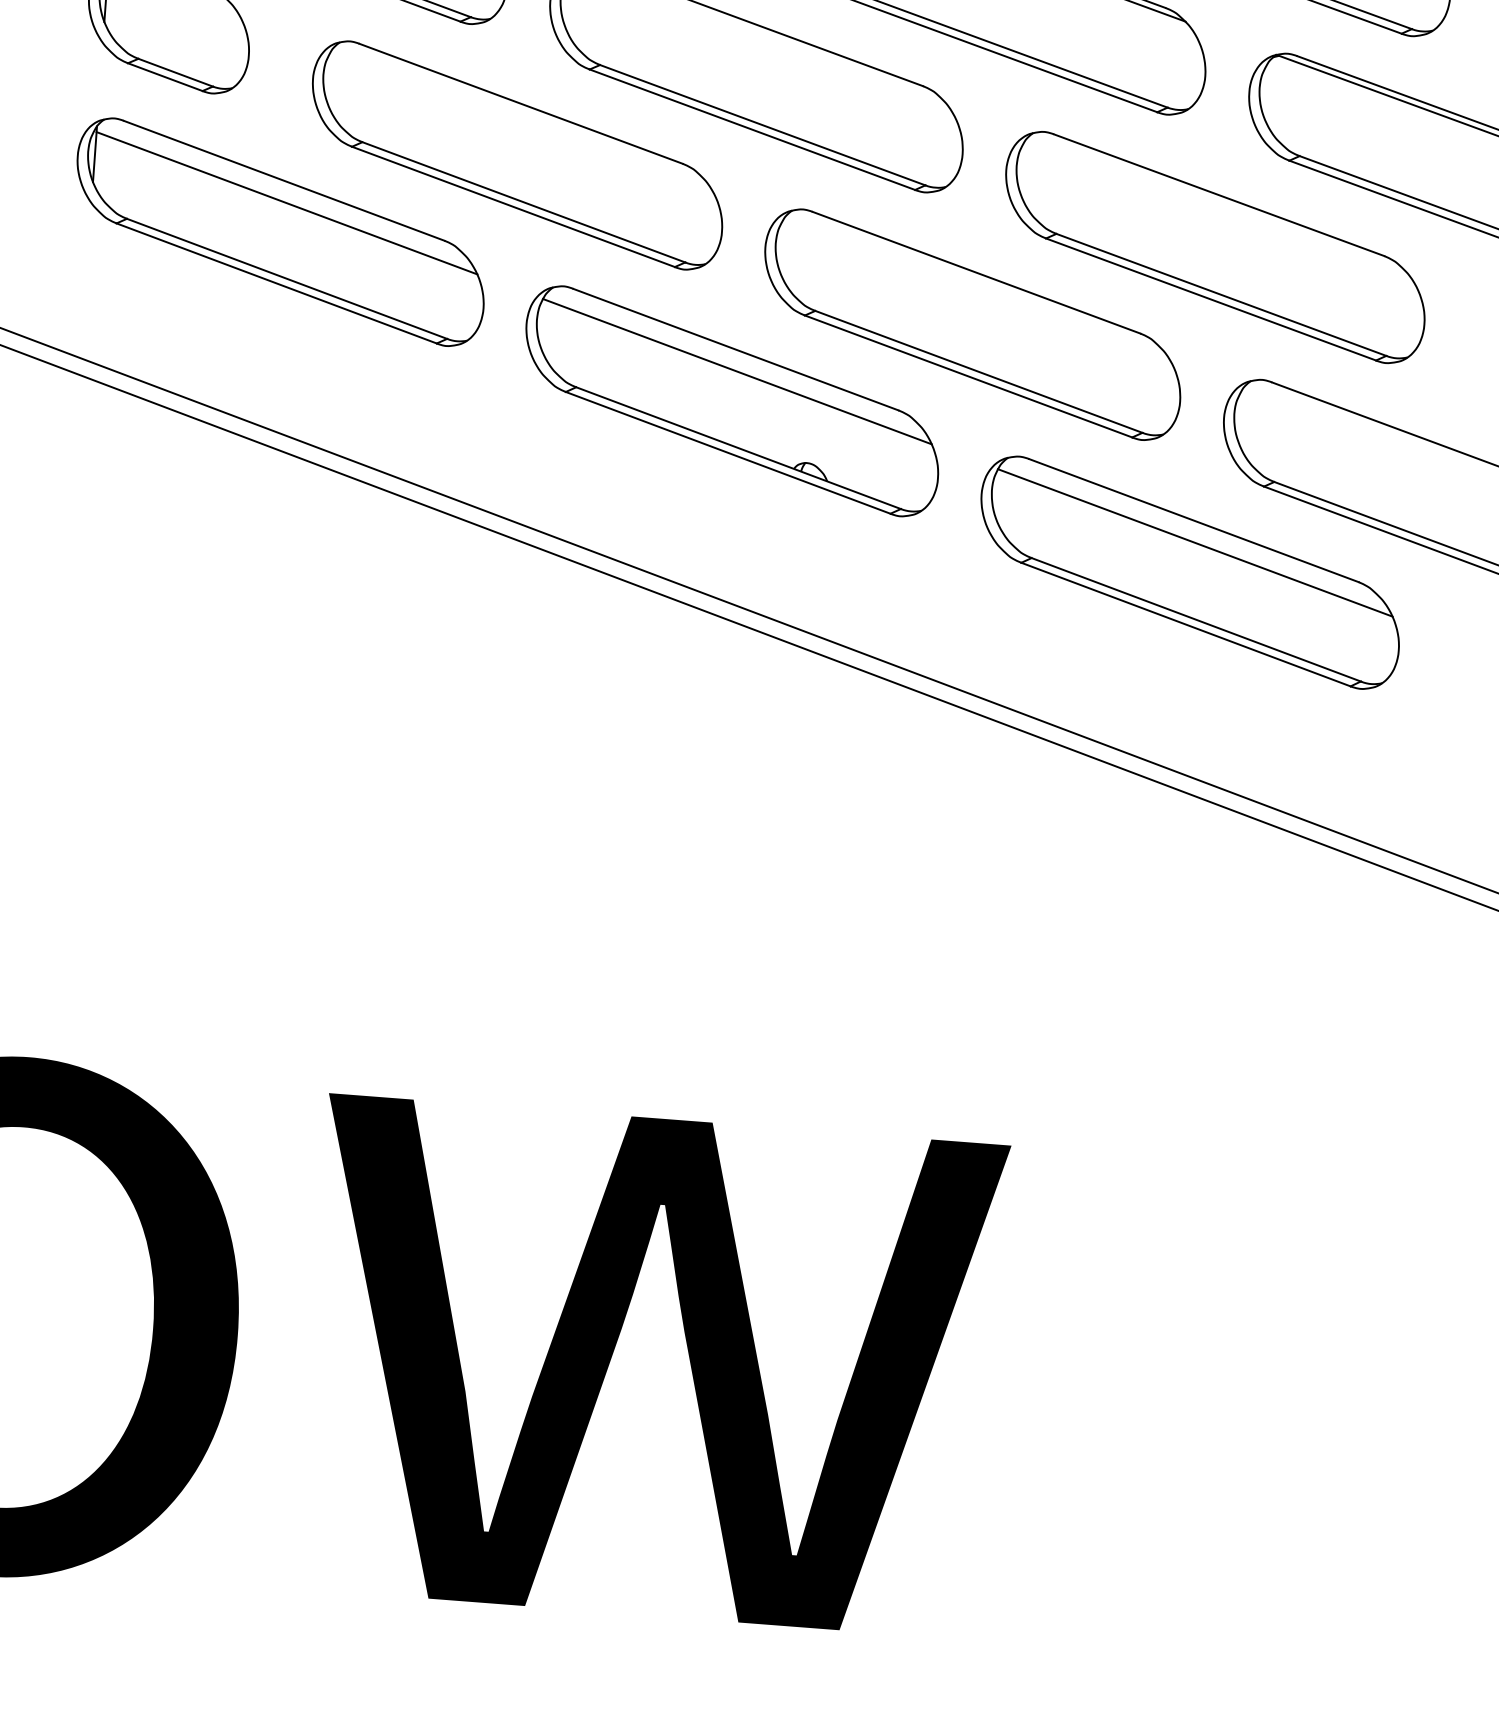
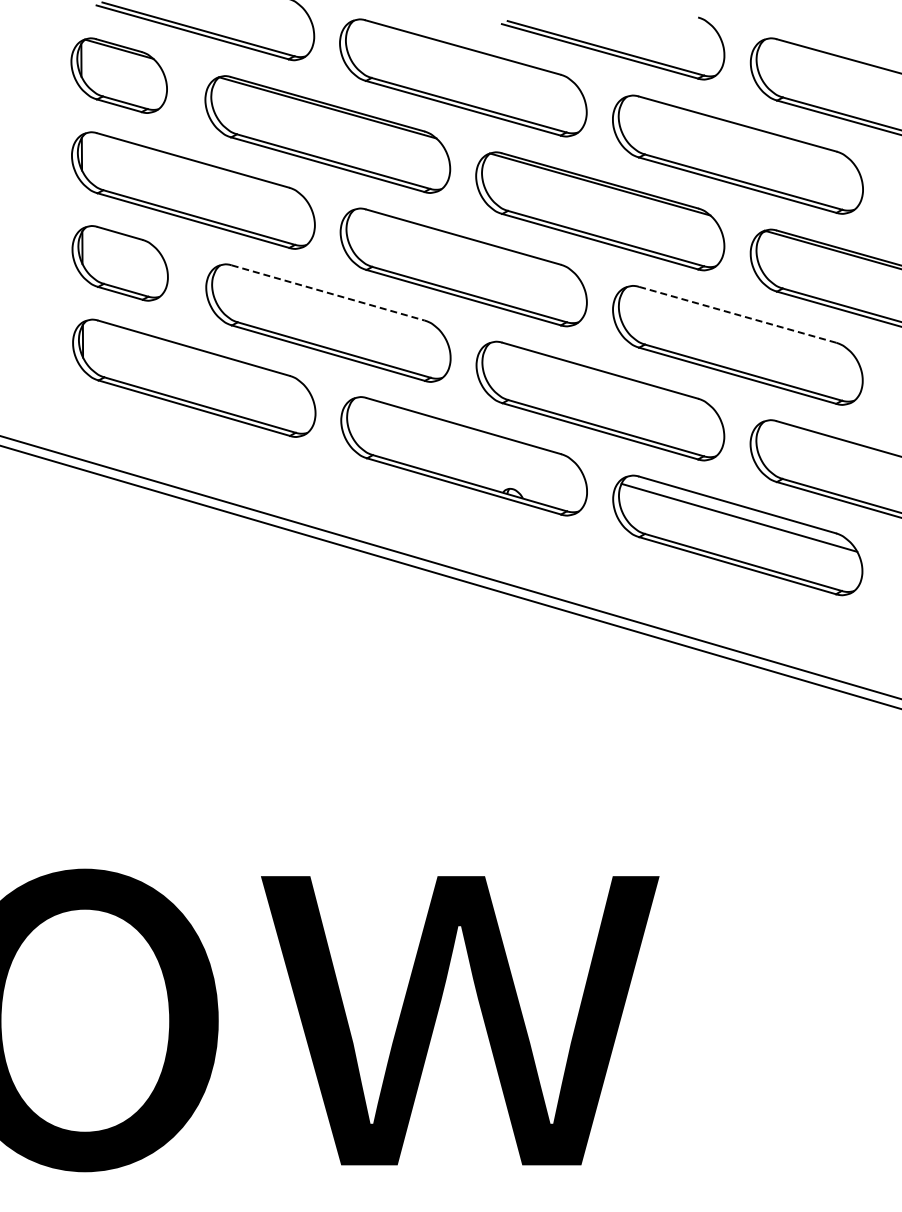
line: (521, 104) -> (328, 293), solid -> dashed
line: (1220, 194) -> (738, 314), solid -> dashed
line: (286, 203) -> (196, 361), removed
line: (736, 370) -> (465, 438), removed

